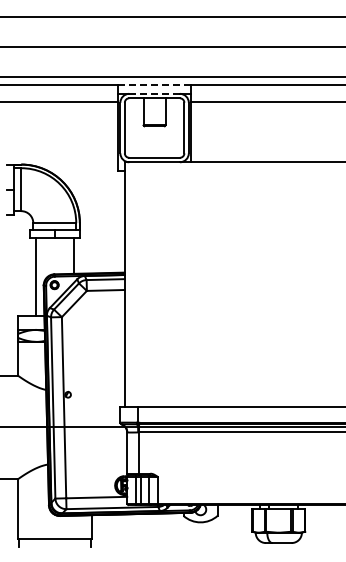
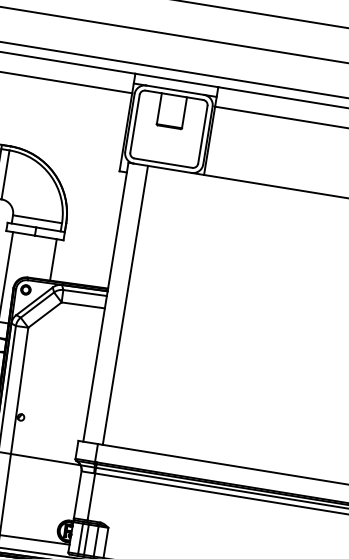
line: (154, 85) -> (176, 80), dashed -> solid
line: (154, 93) -> (175, 89), dashed -> solid
line: (141, 284) -> (125, 305), added

